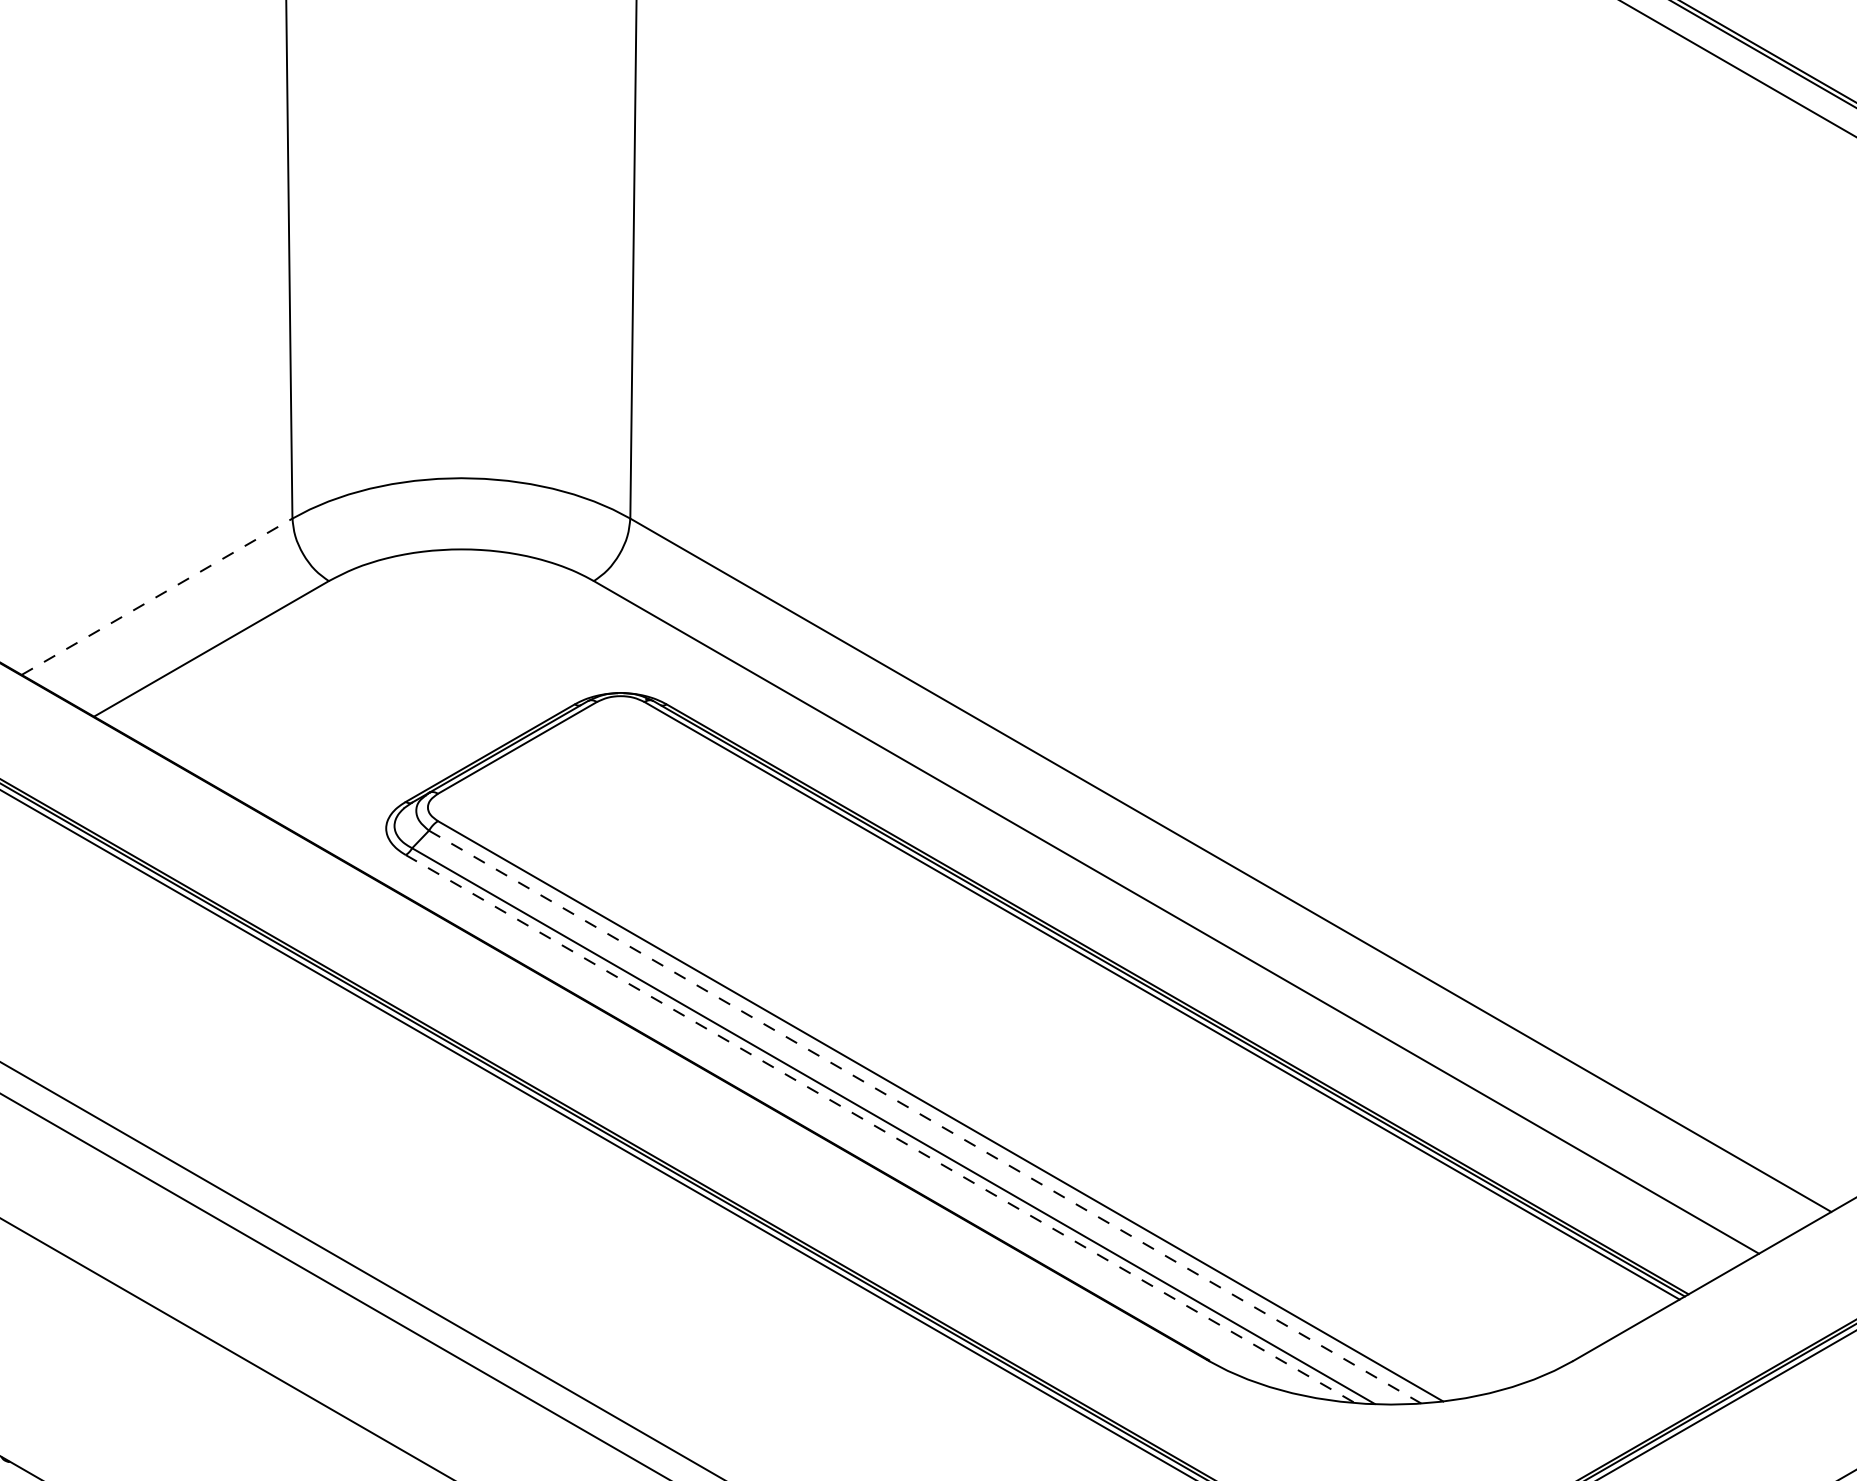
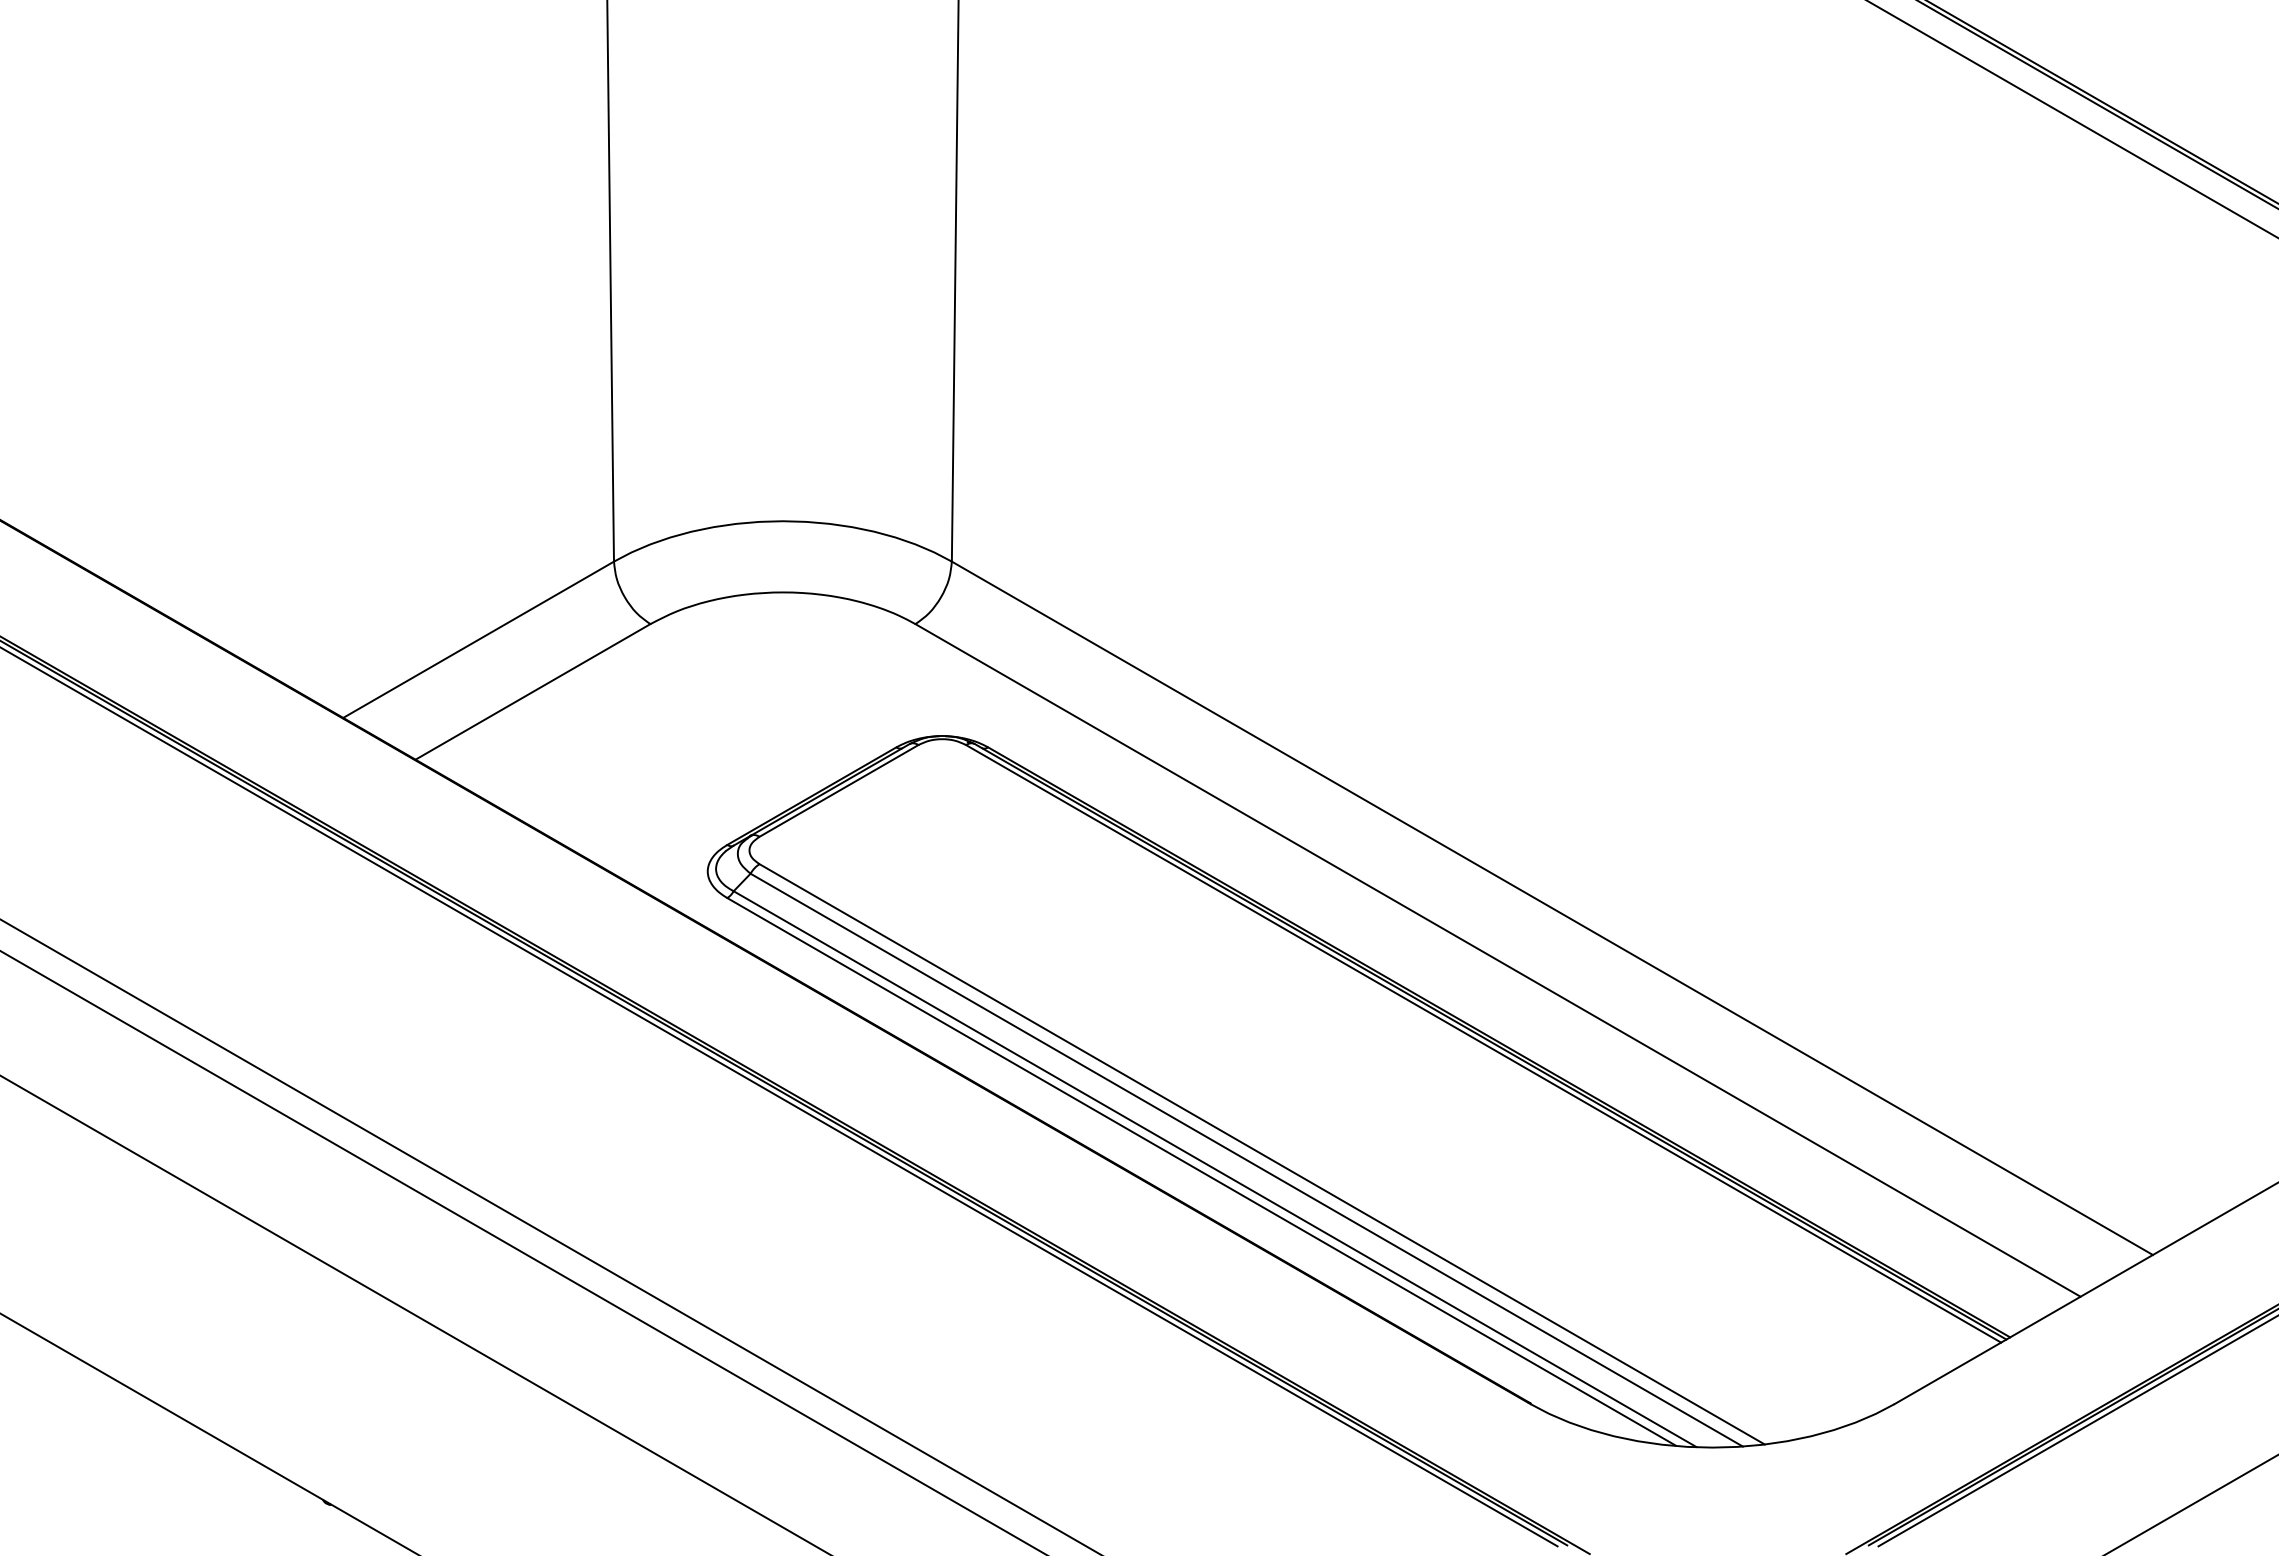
line: (157, 596) -> (479, 639), dashed -> solid
line: (924, 1117) -> (1246, 1160), dashed -> solid
line: (879, 1128) -> (1201, 1171), dashed -> solid

